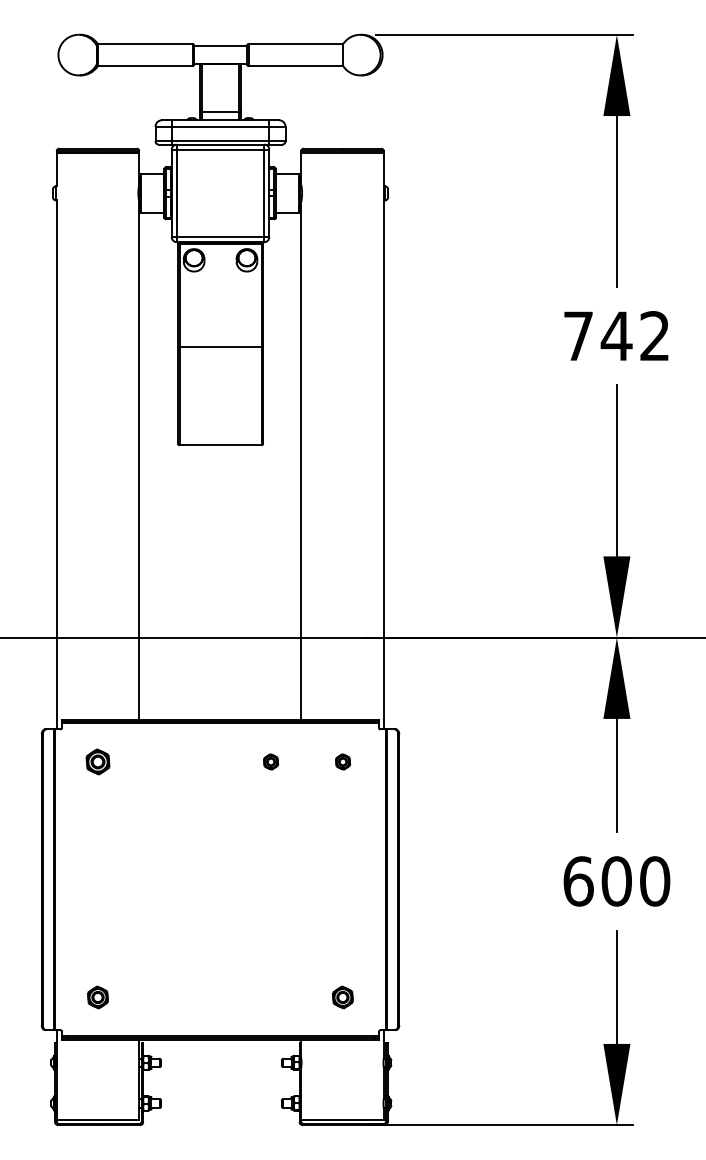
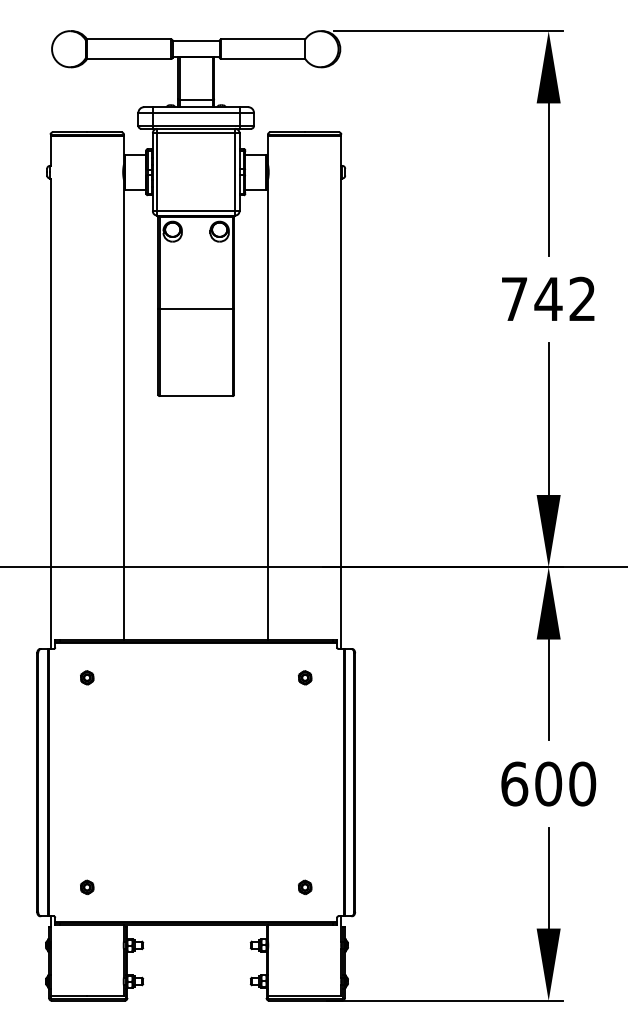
part: (97, 761) -> (86, 677), size x0.62
part: (271, 761) -> (241, 677), removed
part: (97, 997) -> (86, 887), size x0.71
part: (343, 997) -> (305, 887), size x0.71

